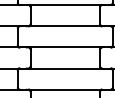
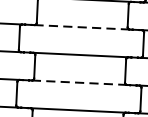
line: (65, 26) -> (82, 27), solid -> dashed
line: (65, 68) -> (79, 82), solid -> dashed

